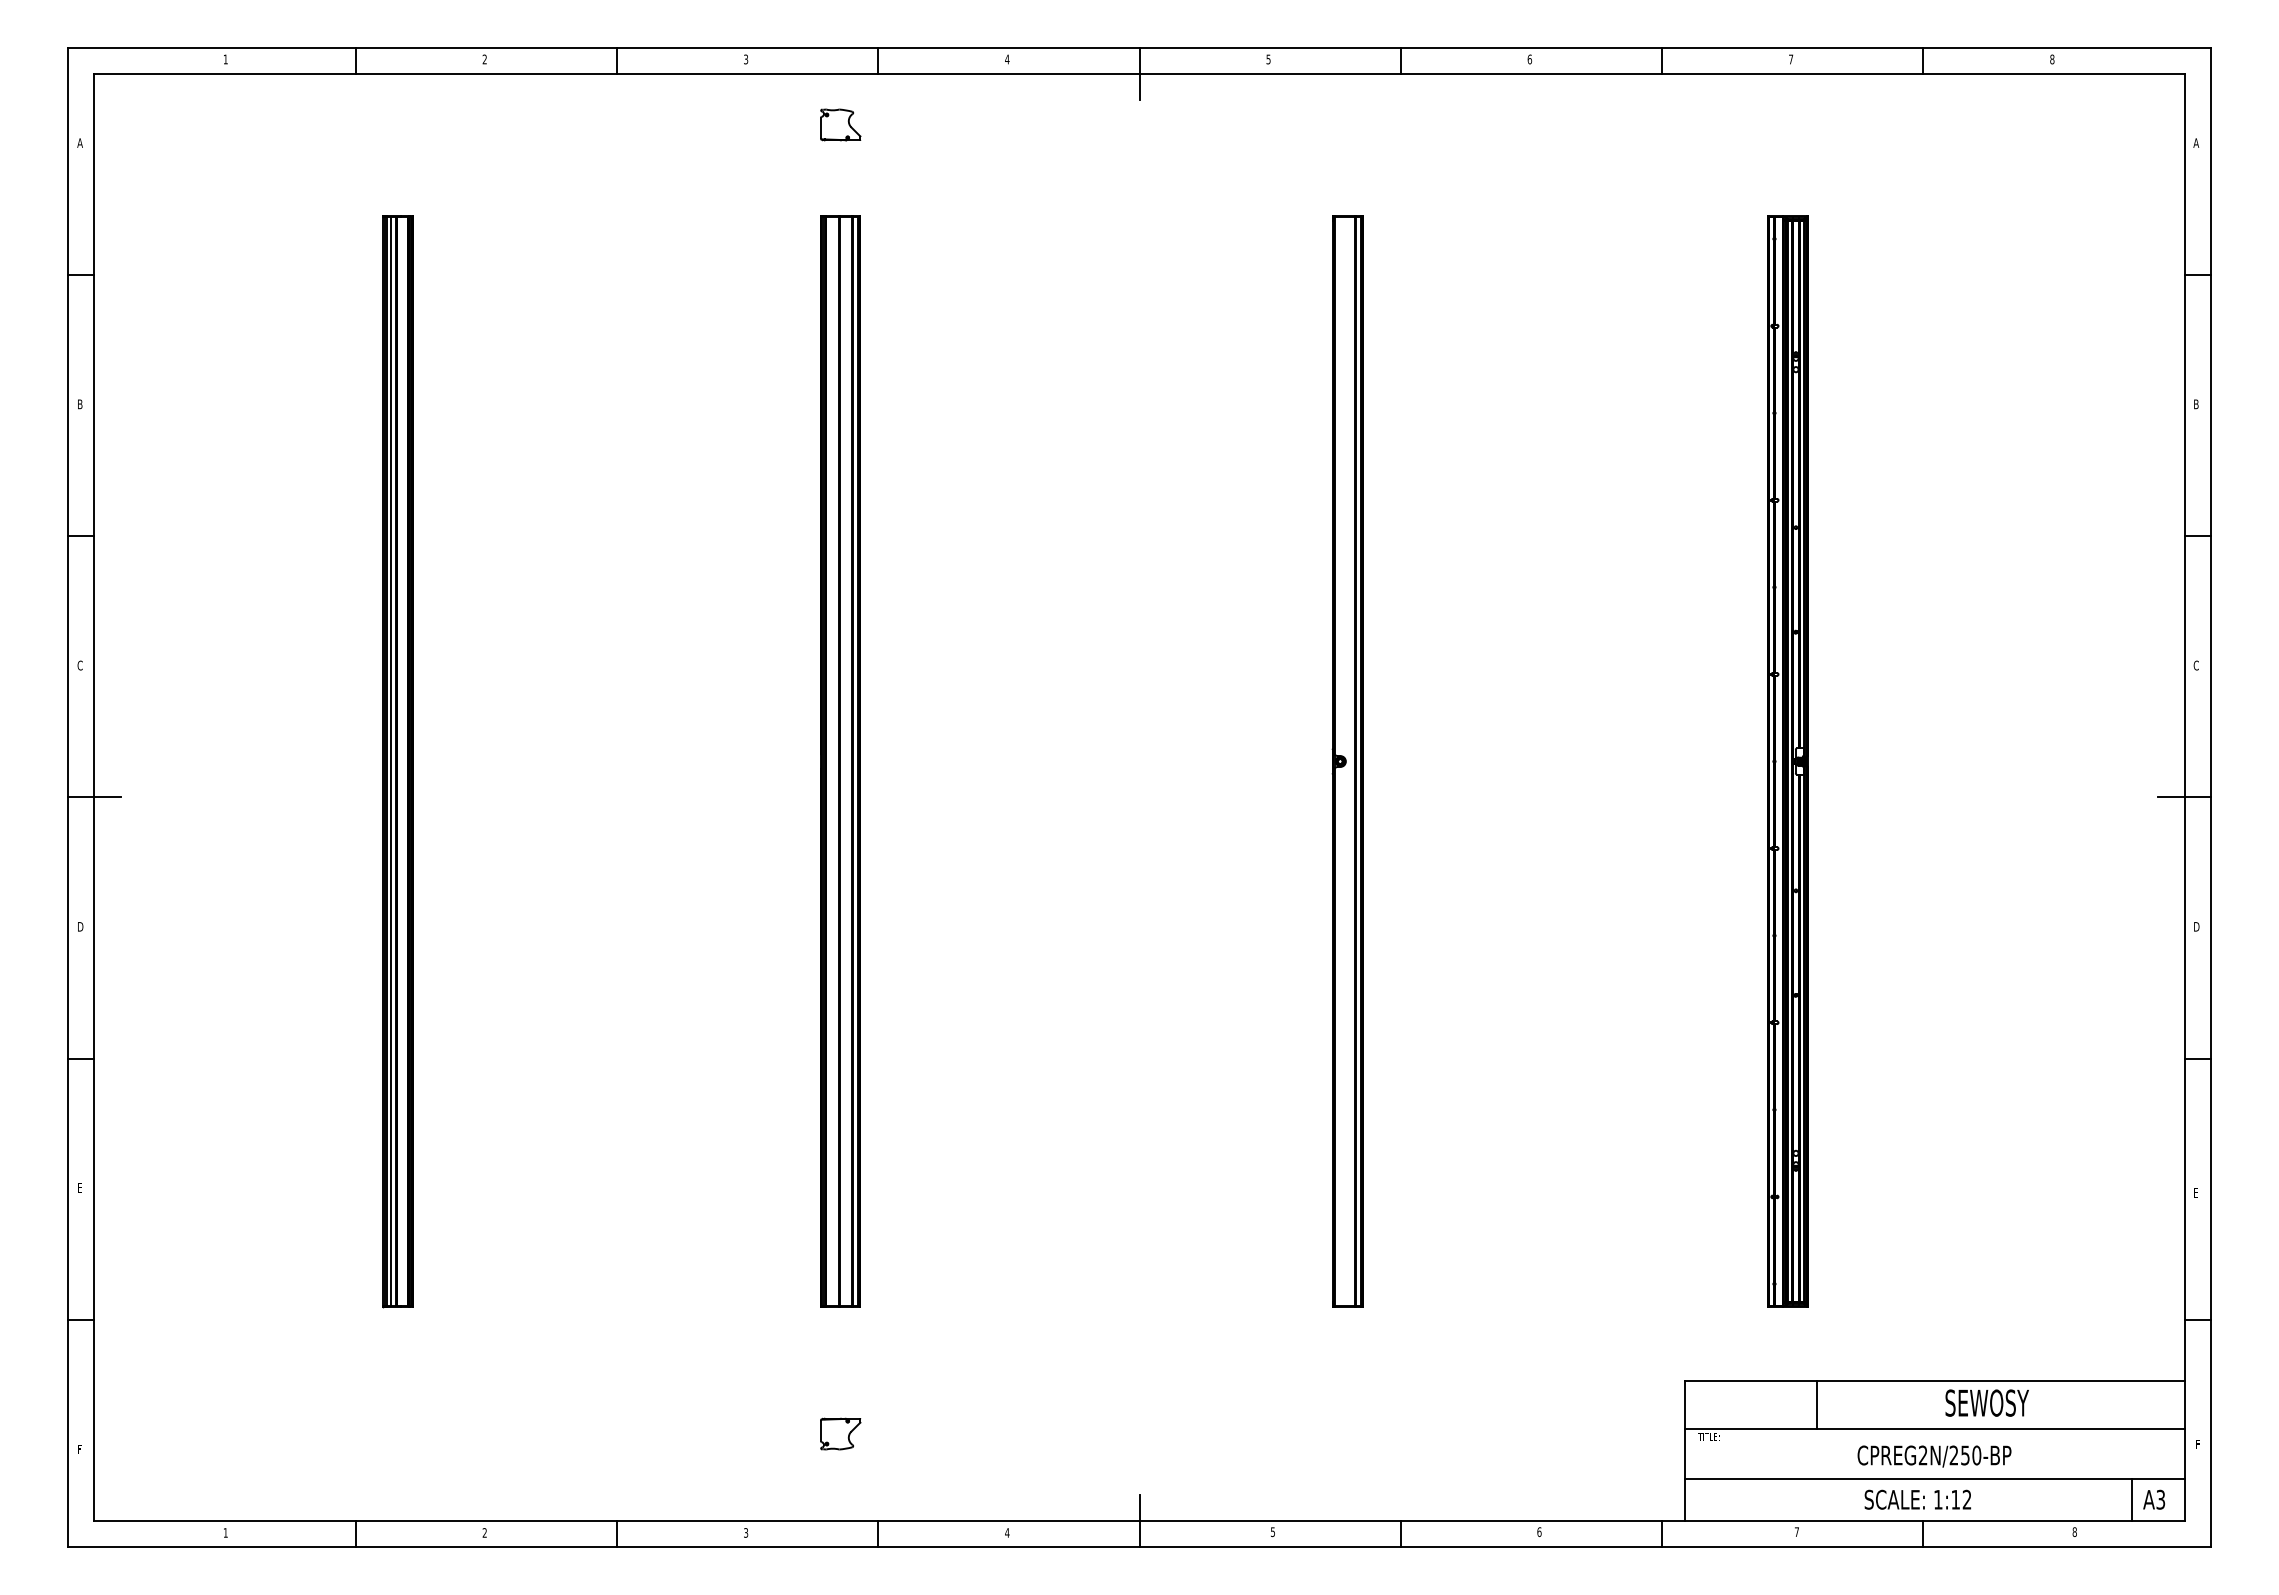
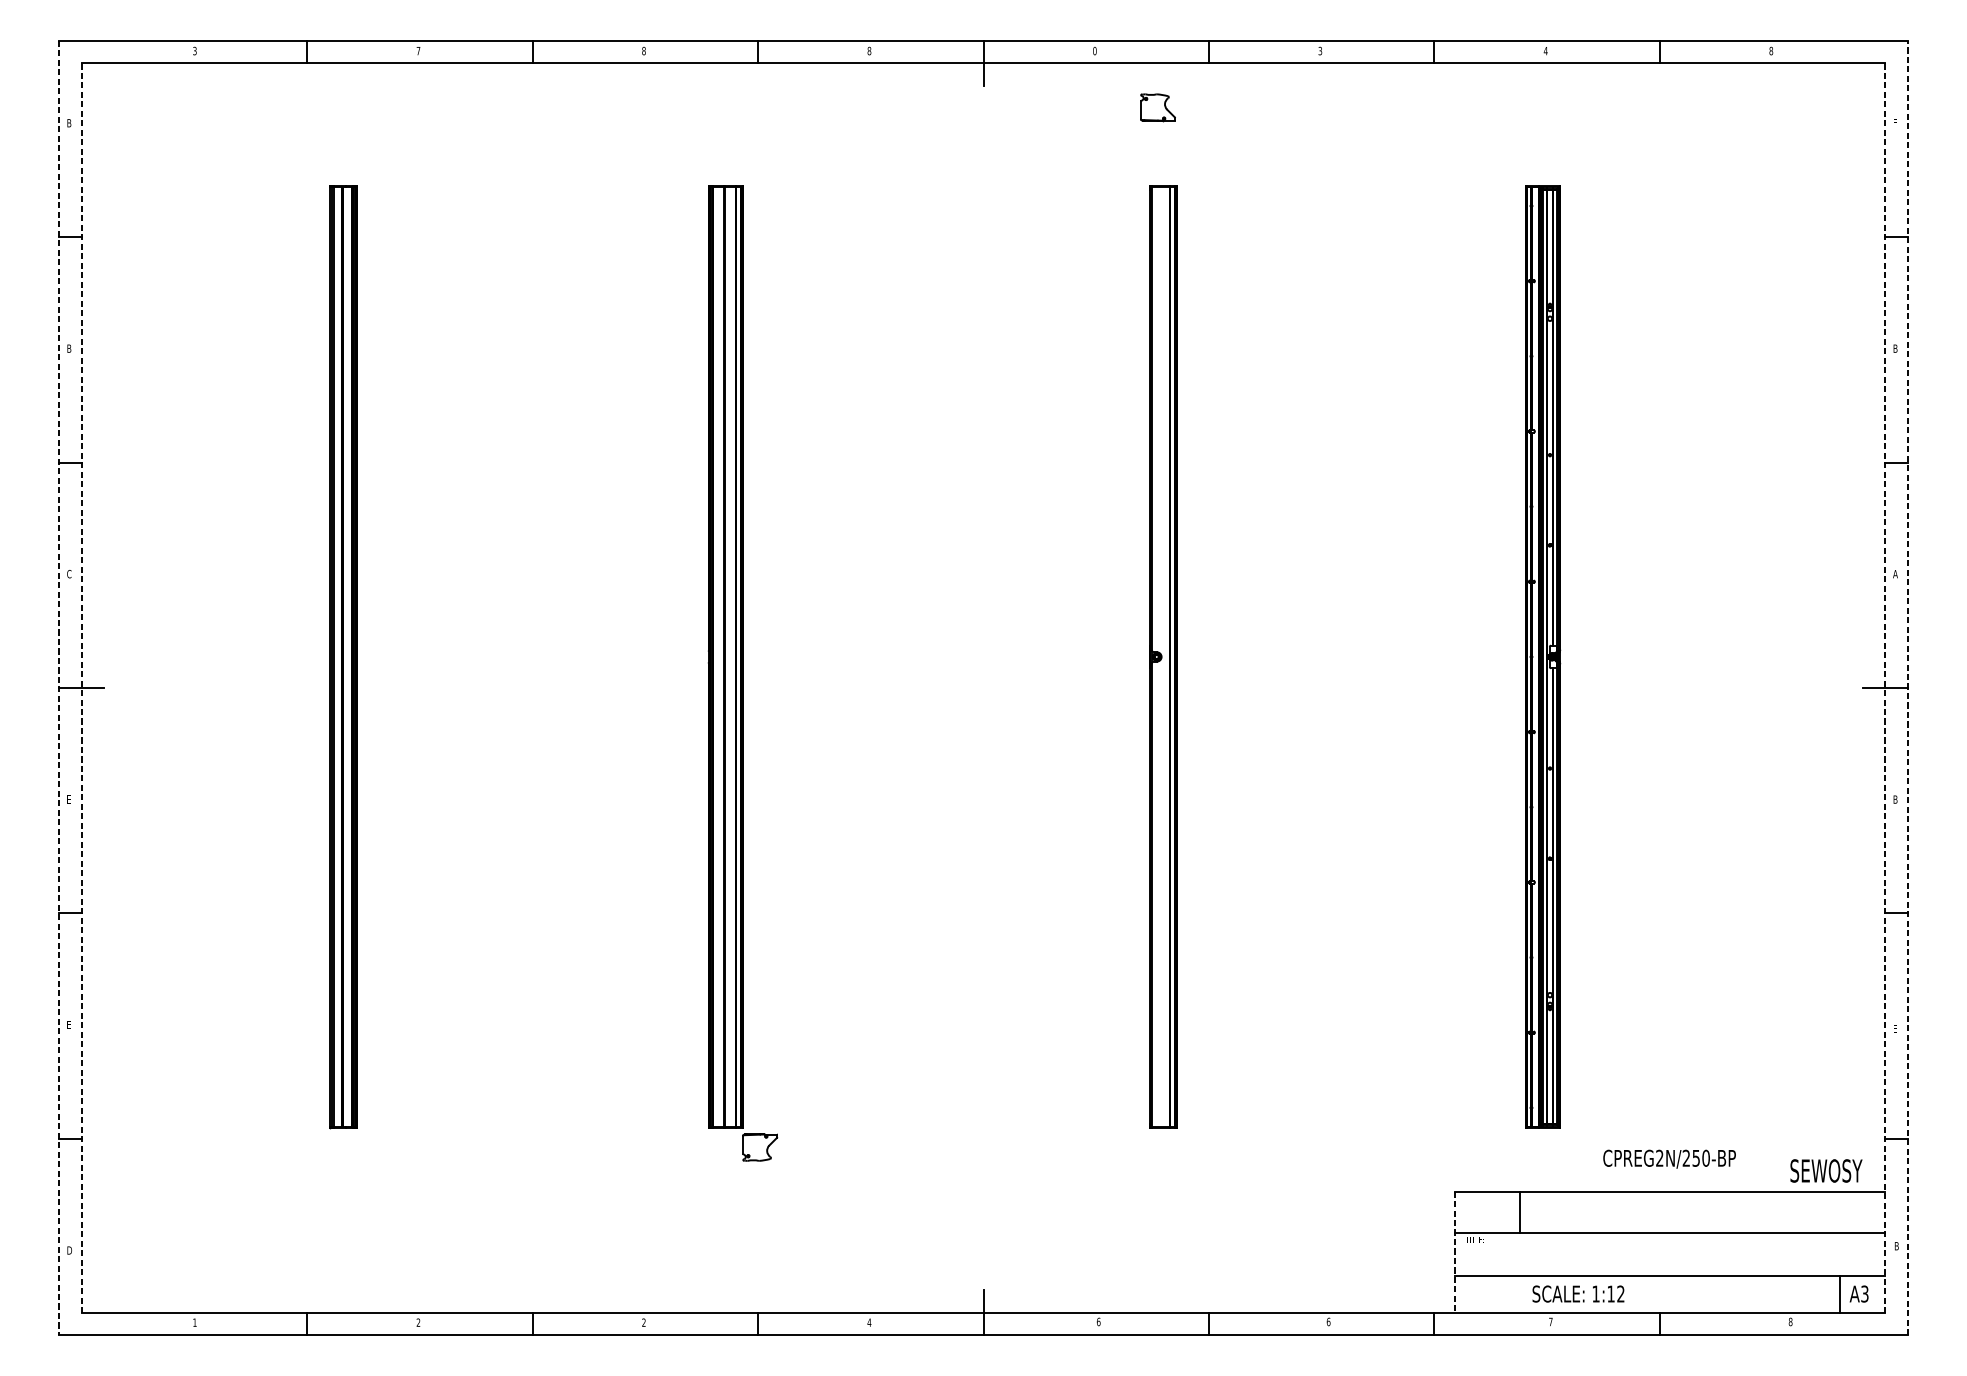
text: (225, 59) -> (194, 51), 1 -> 3
text: (484, 59) -> (418, 51), 2 -> 7
text: (746, 59) -> (644, 51), 3 -> 8
text: (1007, 59) -> (869, 51), 4 -> 8
text: (1268, 59) -> (1094, 51), 5 -> 0
text: (1529, 59) -> (1320, 51), 6 -> 3
text: (1790, 59) -> (1545, 51), 7 -> 4
part: (840, 124) -> (1157, 107), moved
text: (79, 142) -> (68, 122), A -> B
text: (2196, 142) -> (1895, 122), A -> F
text: (2195, 665) -> (1894, 574), C -> A
line: (391, 761) -> (337, 656), removed
line: (68, 797) -> (59, 688), solid -> dashed
line: (94, 797) -> (81, 688), solid -> dashed
line: (2184, 797) -> (1885, 688), solid -> dashed
line: (2210, 797) -> (1907, 688), solid -> dashed
text: (80, 926) -> (69, 799), D -> E
text: (2197, 926) -> (1896, 799), D -> B
text: (1986, 1402) -> (1825, 1170), moved
line: (1817, 1404) -> (1520, 1211), moved
part: (840, 1433) -> (759, 1147), moved
text: (2197, 1444) -> (1896, 1246), F -> B
text: (80, 1449) -> (69, 1250), F -> D
line: (1685, 1451) -> (1454, 1252), solid -> dashed
text: (1934, 1456) -> (1669, 1159), moved
text: (1917, 1499) -> (1578, 1293), moved
text: (746, 1532) -> (644, 1322), 3 -> 2
text: (1272, 1532) -> (1098, 1322), 5 -> 6

